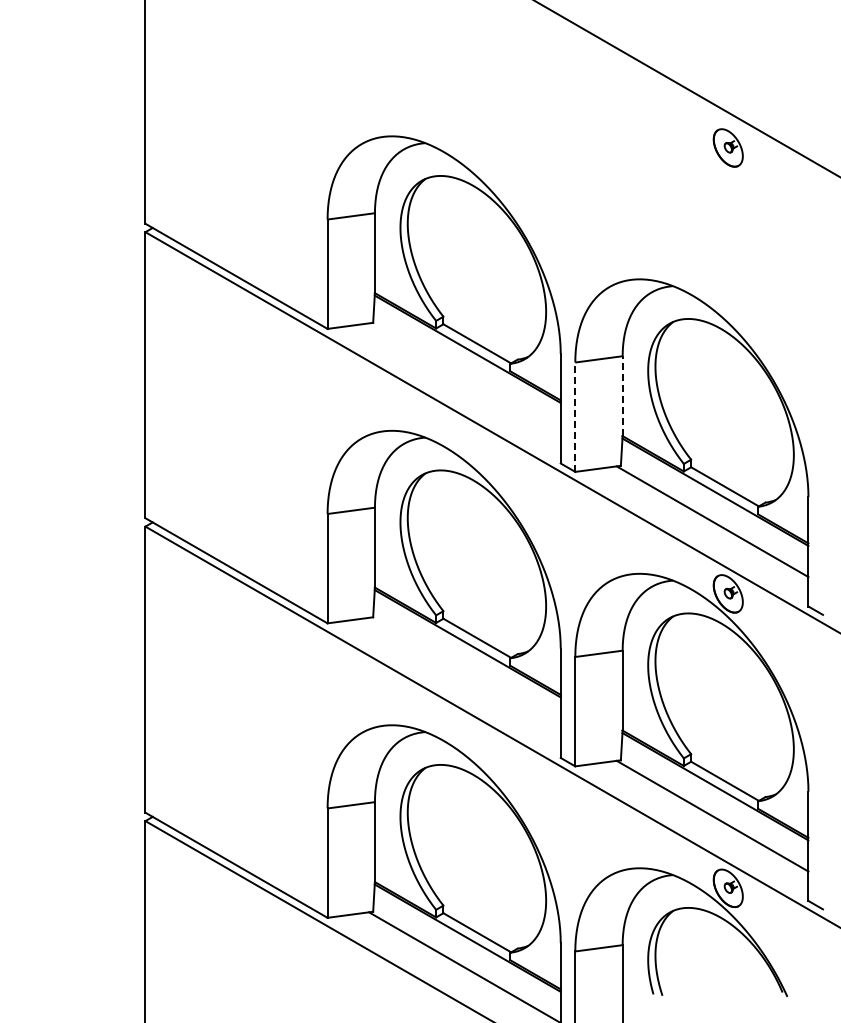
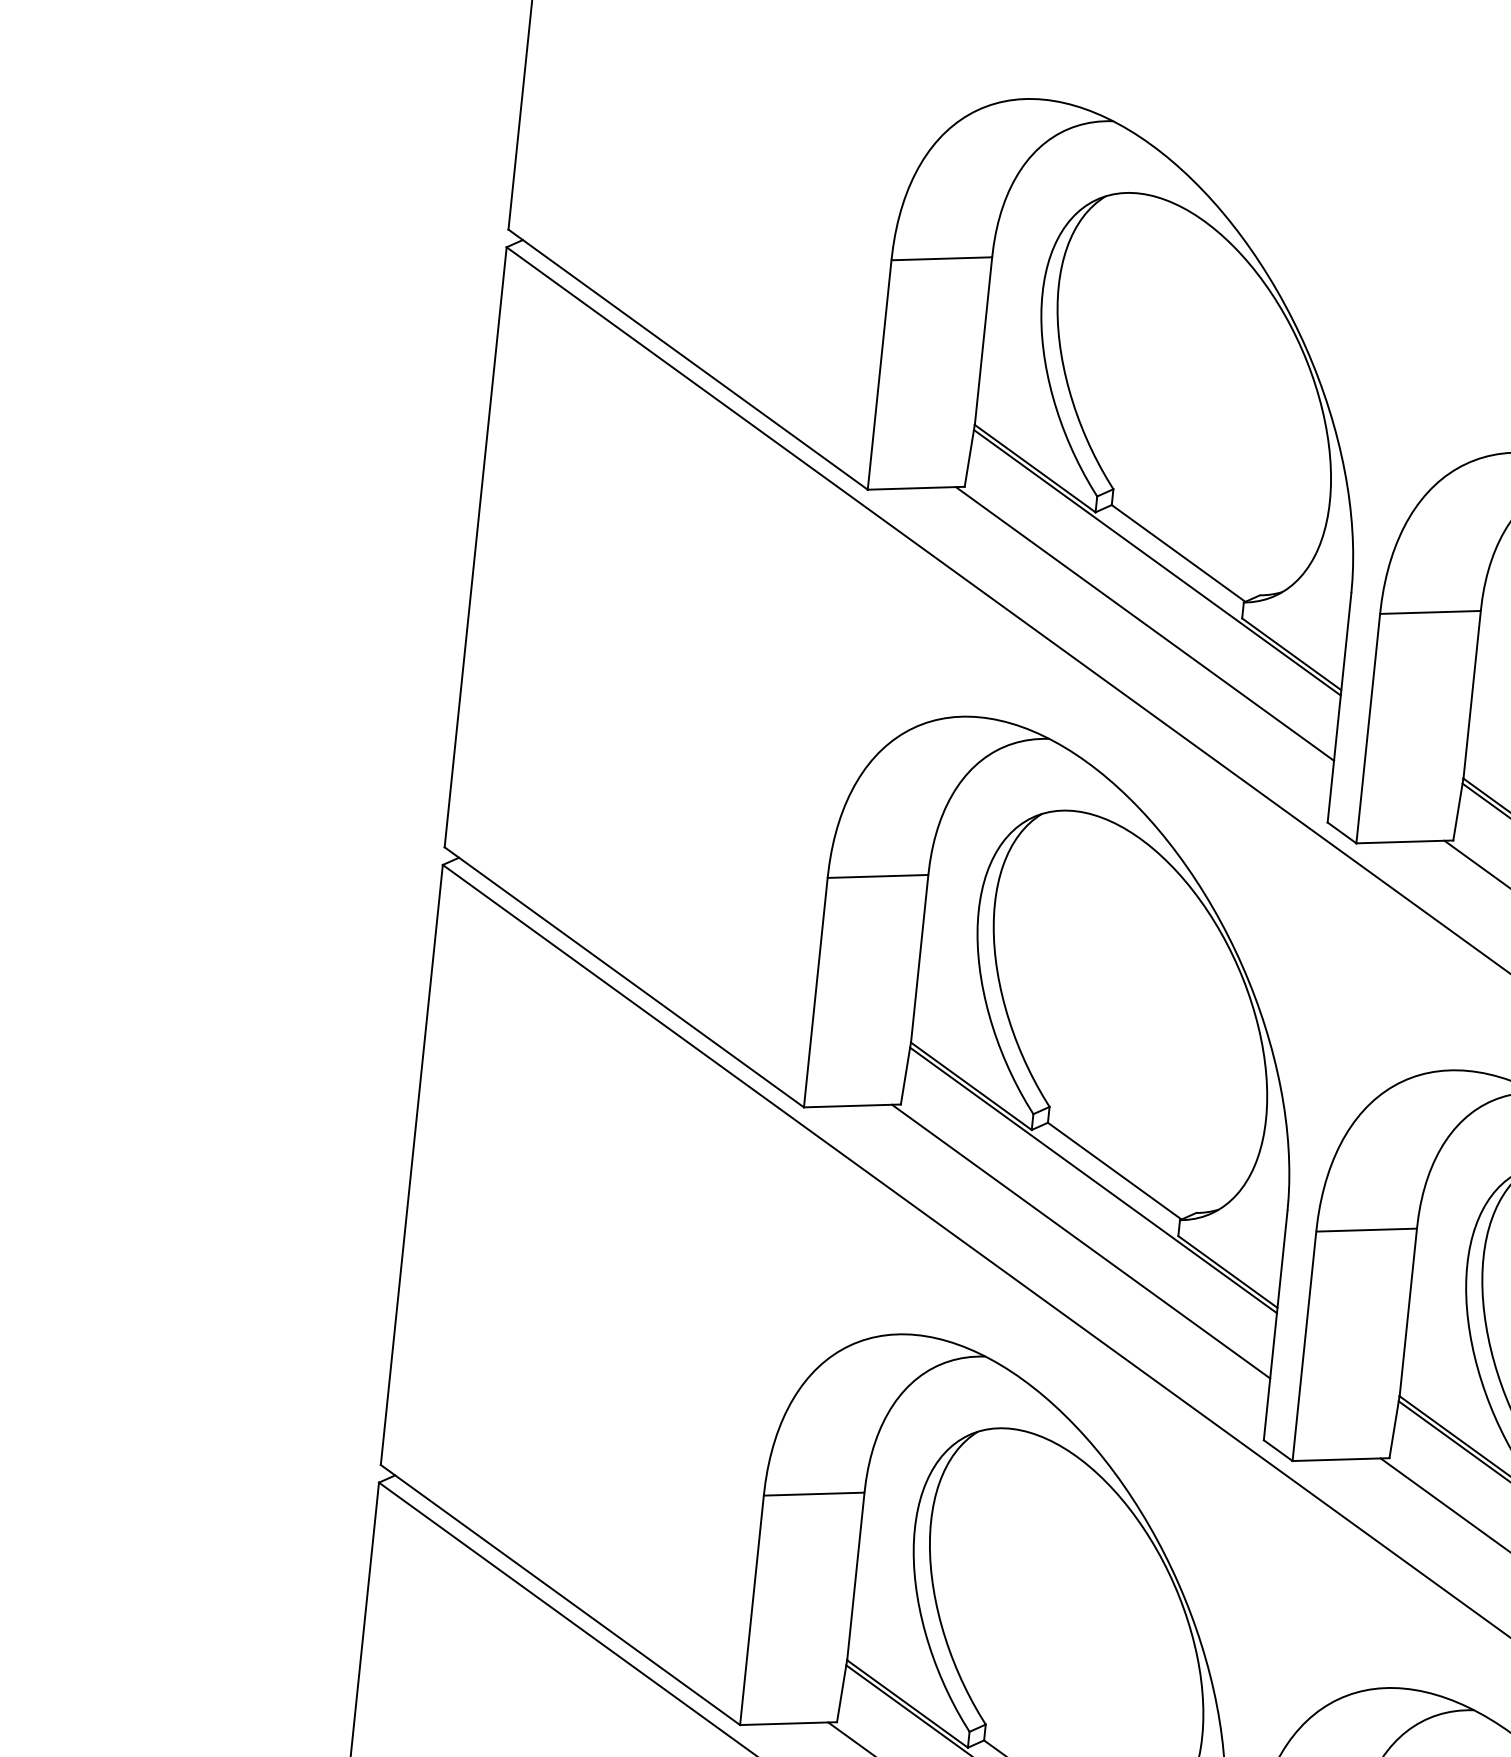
line: (464, 378) -> (1144, 623), added
line: (622, 396) -> (1471, 695), dashed -> solid
line: (575, 417) -> (1368, 729), dashed -> solid
line: (464, 672) -> (1080, 1240), added

